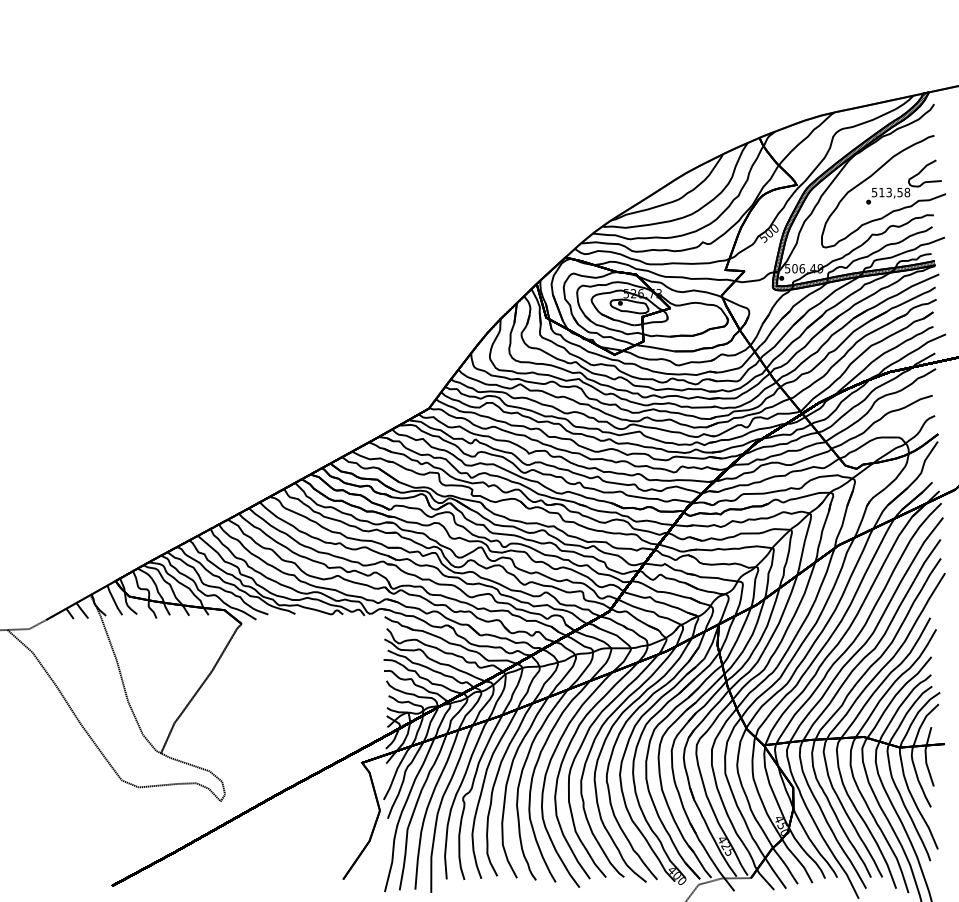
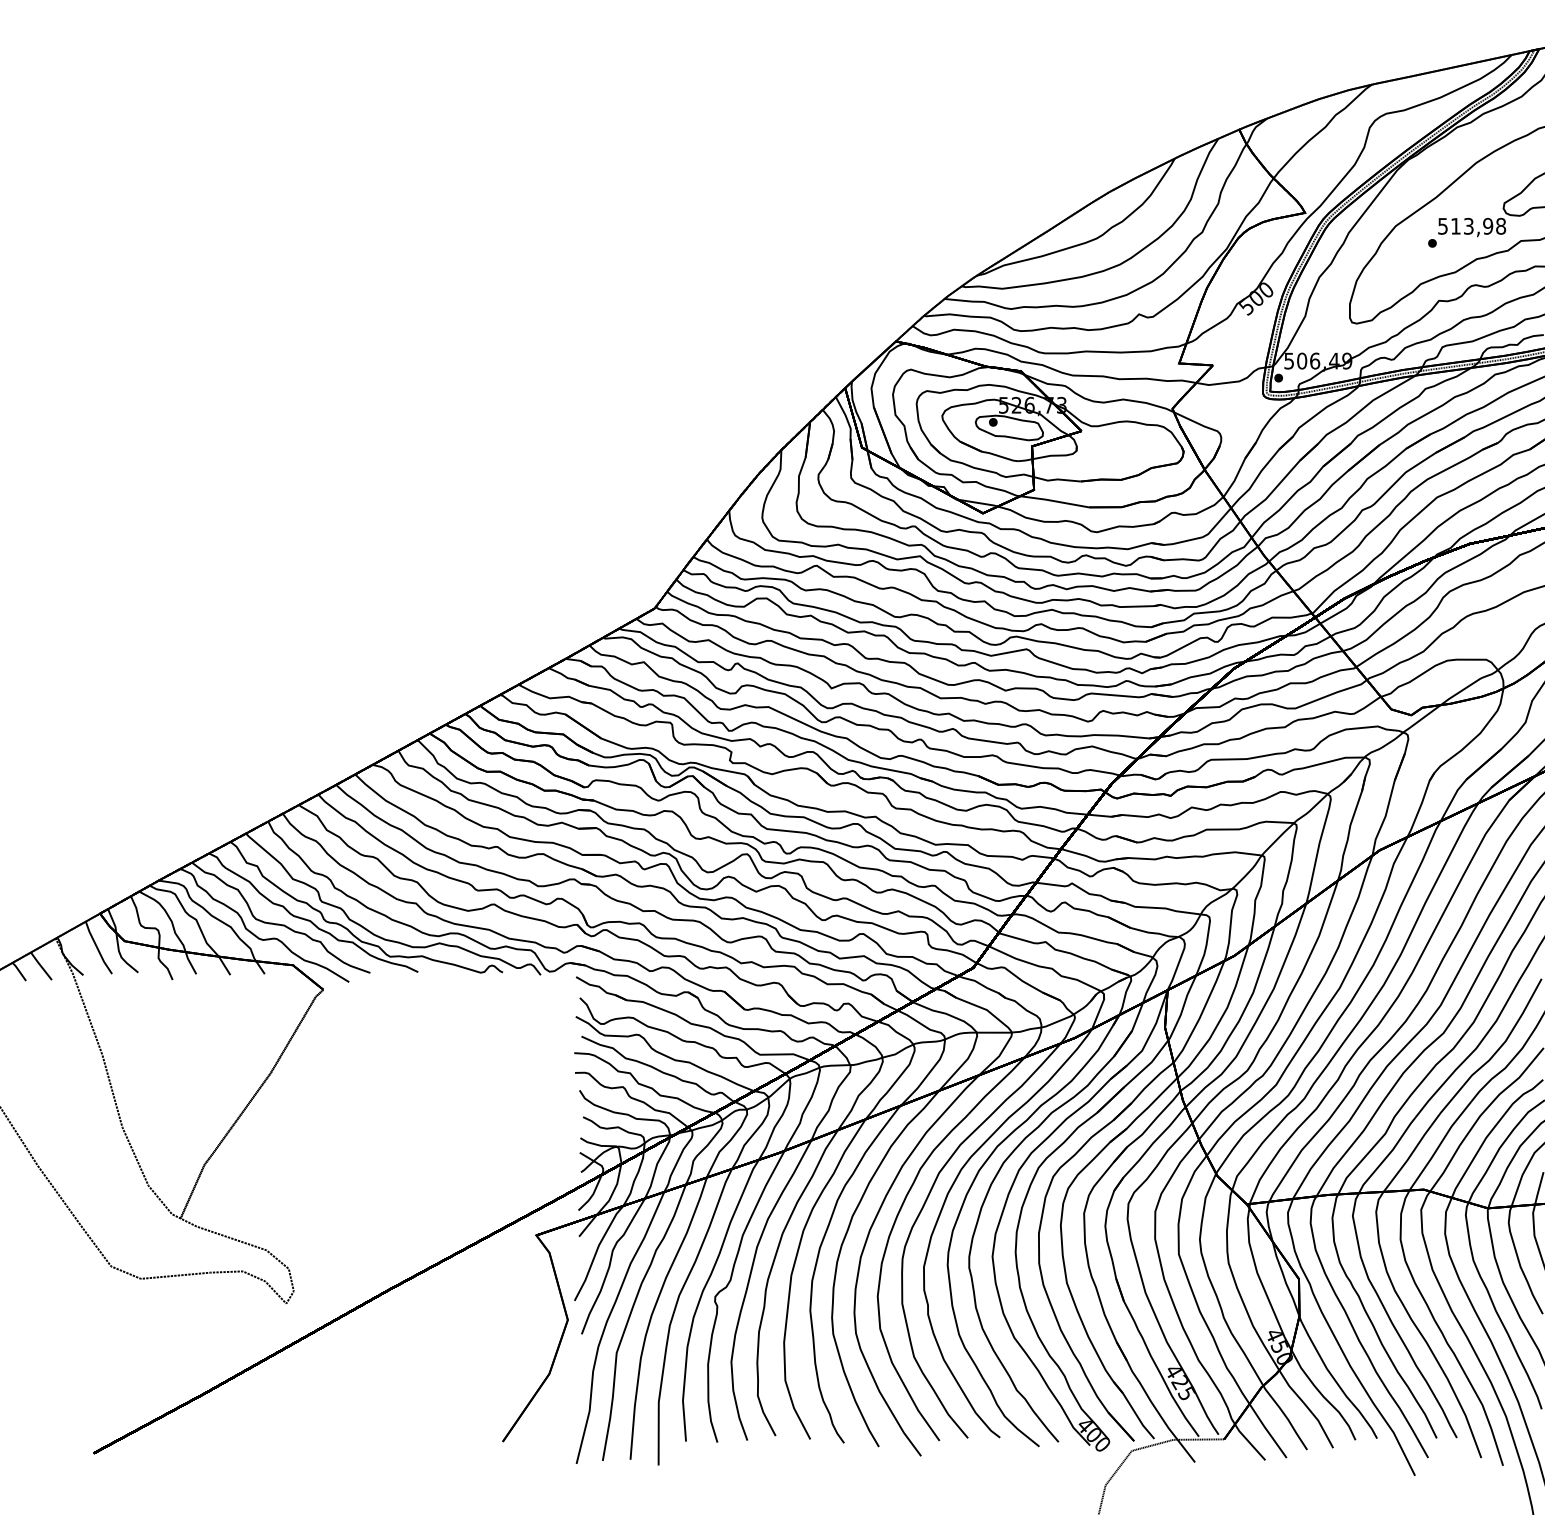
text: (899, 192) -> (1487, 226), 513,58 -> 513,98

